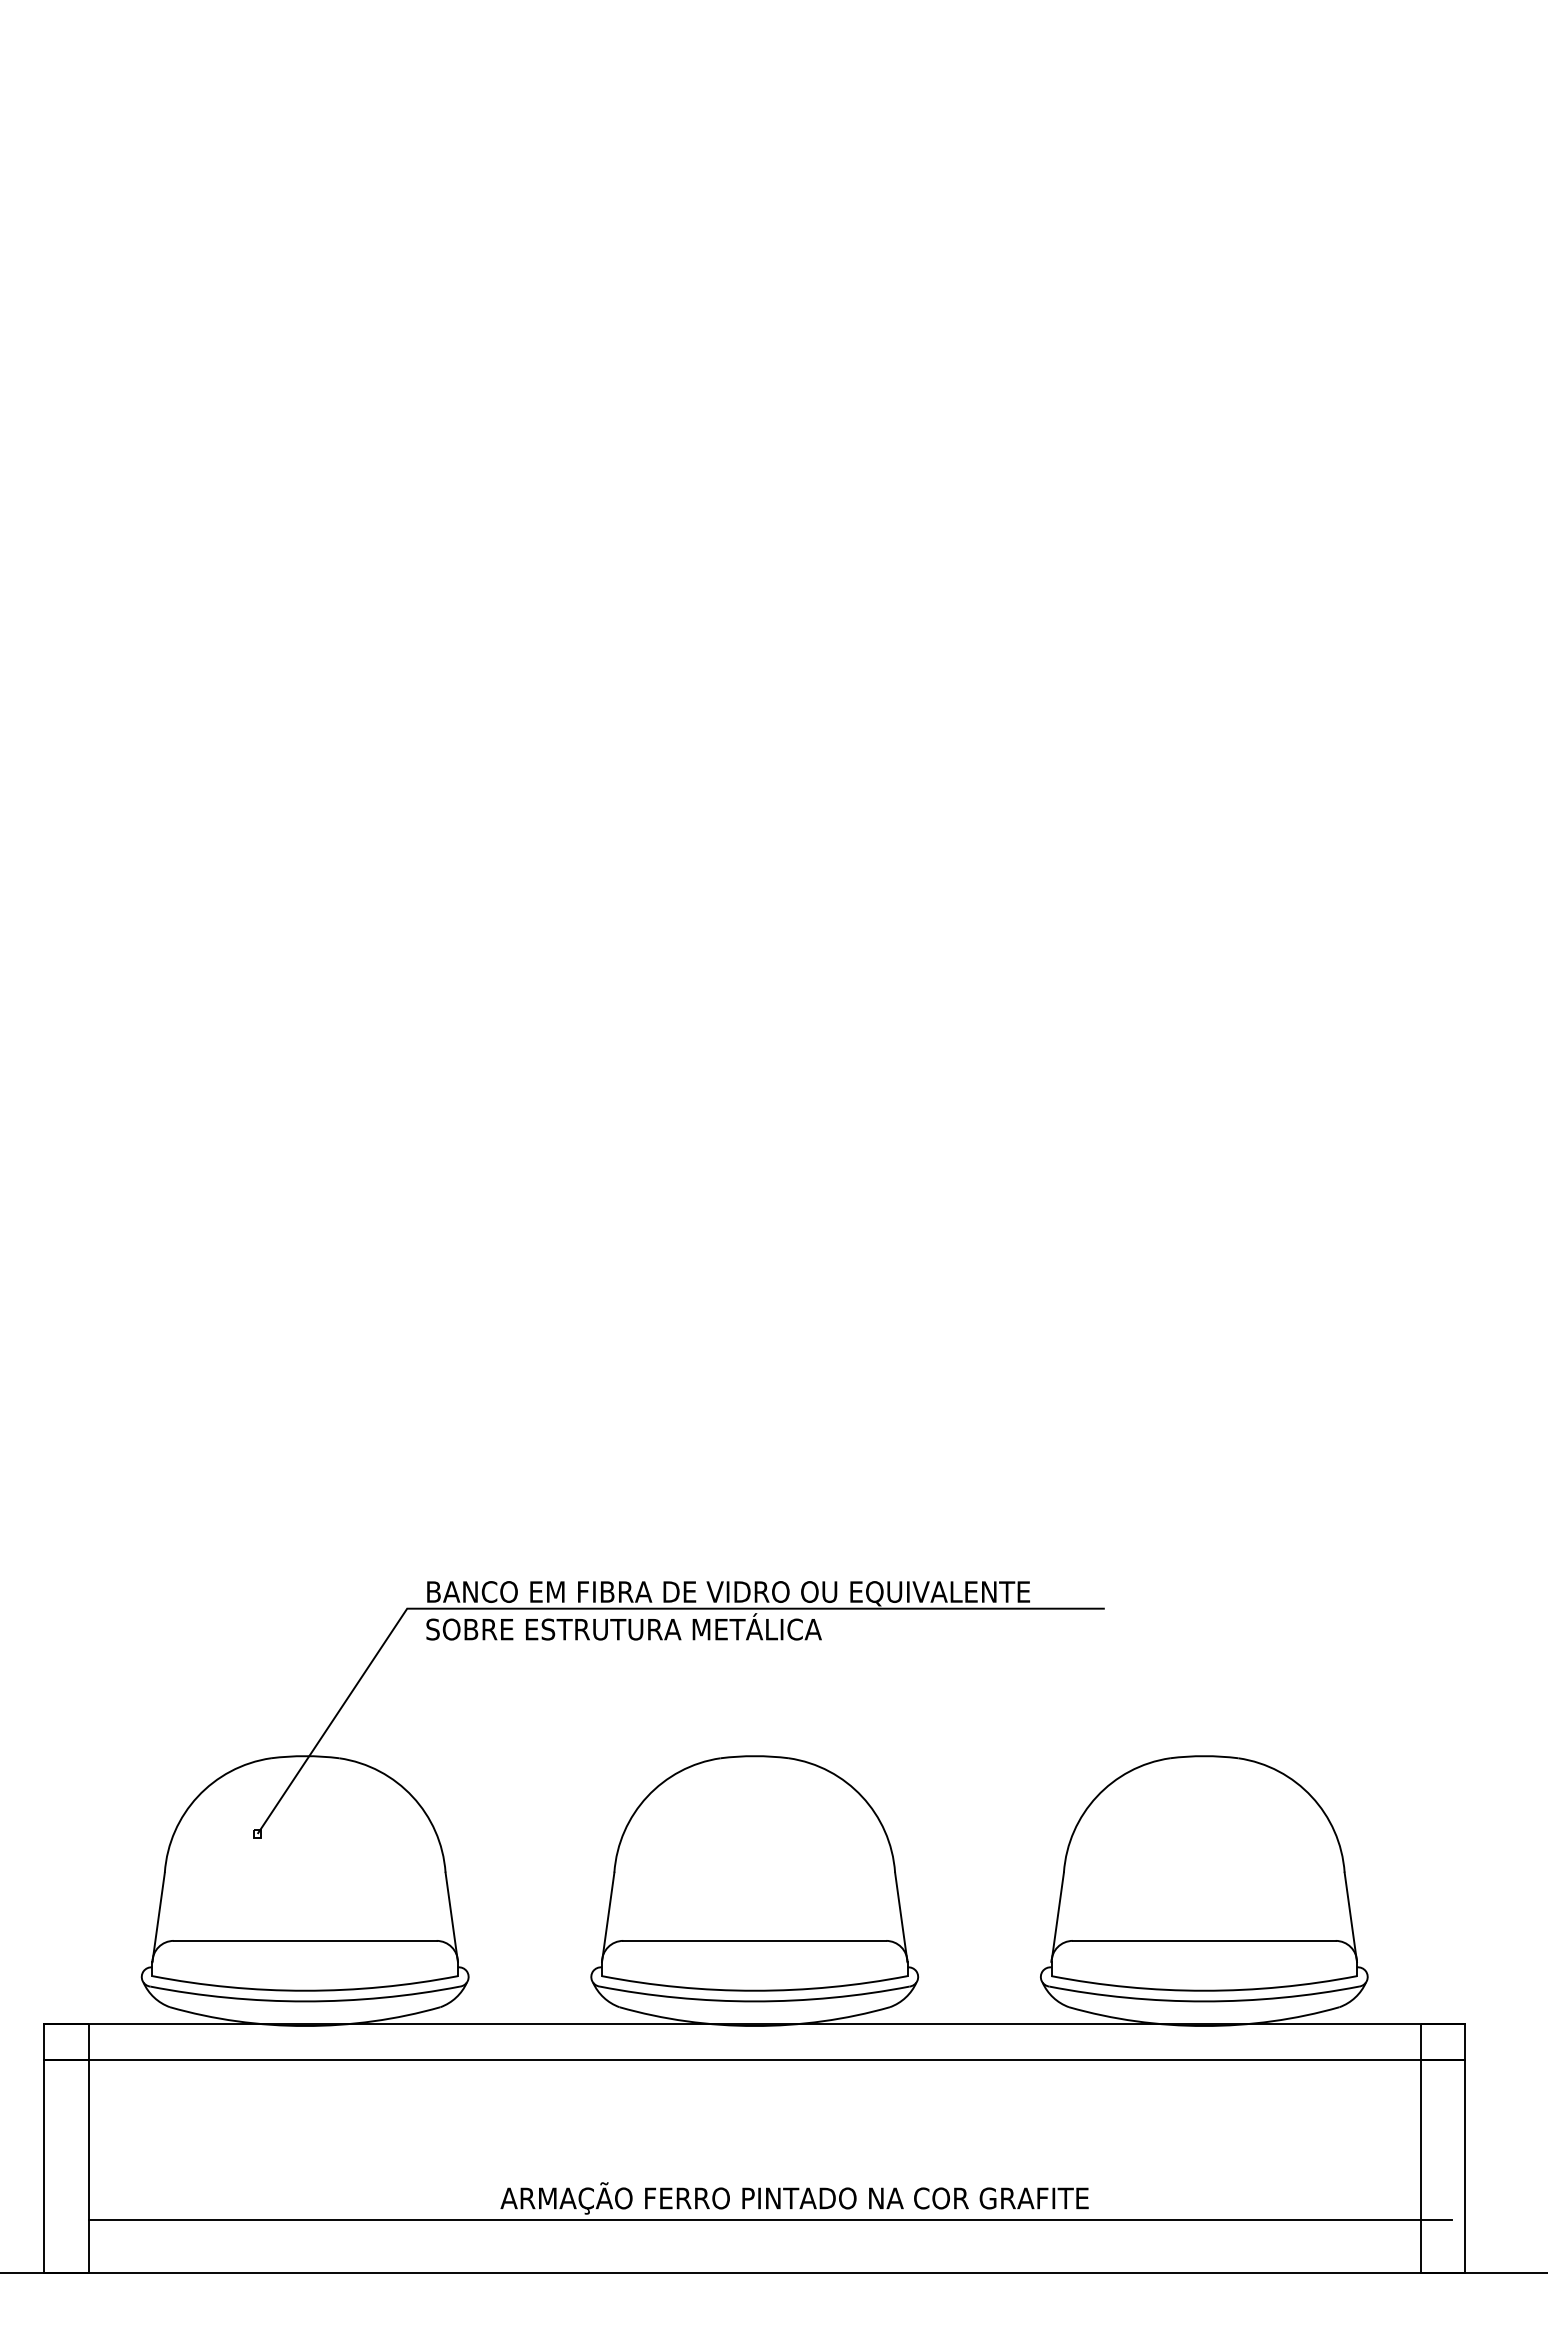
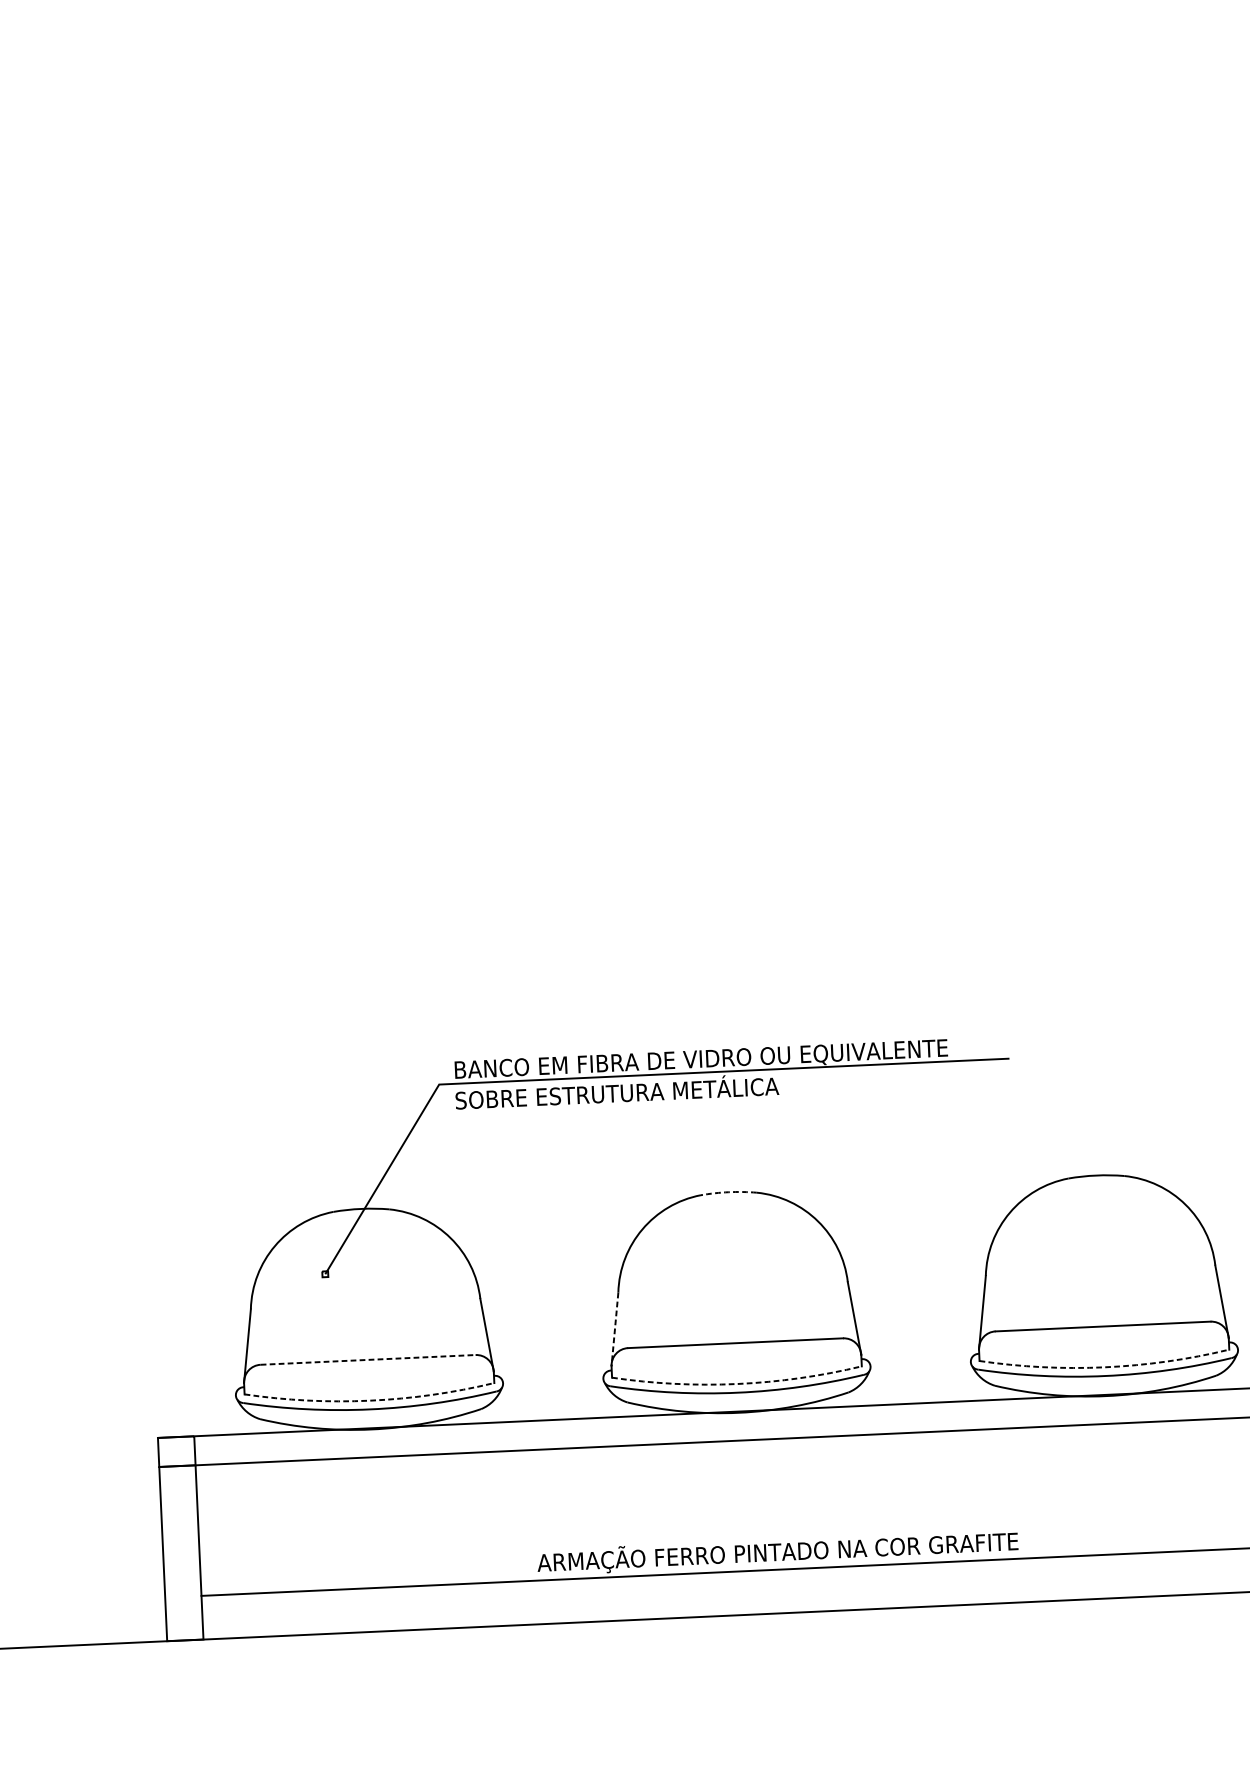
arc: (754, 1756) -> (728, 1192), solid -> dashed
line: (608, 1917) -> (615, 1329), solid -> dashed
line: (305, 1940) -> (368, 1359), solid -> dashed
arc: (305, 1990) -> (370, 1400), solid -> dashed
arc: (754, 1990) -> (737, 1383), solid -> dashed
arc: (1204, 1990) -> (1105, 1367), solid -> dashed

